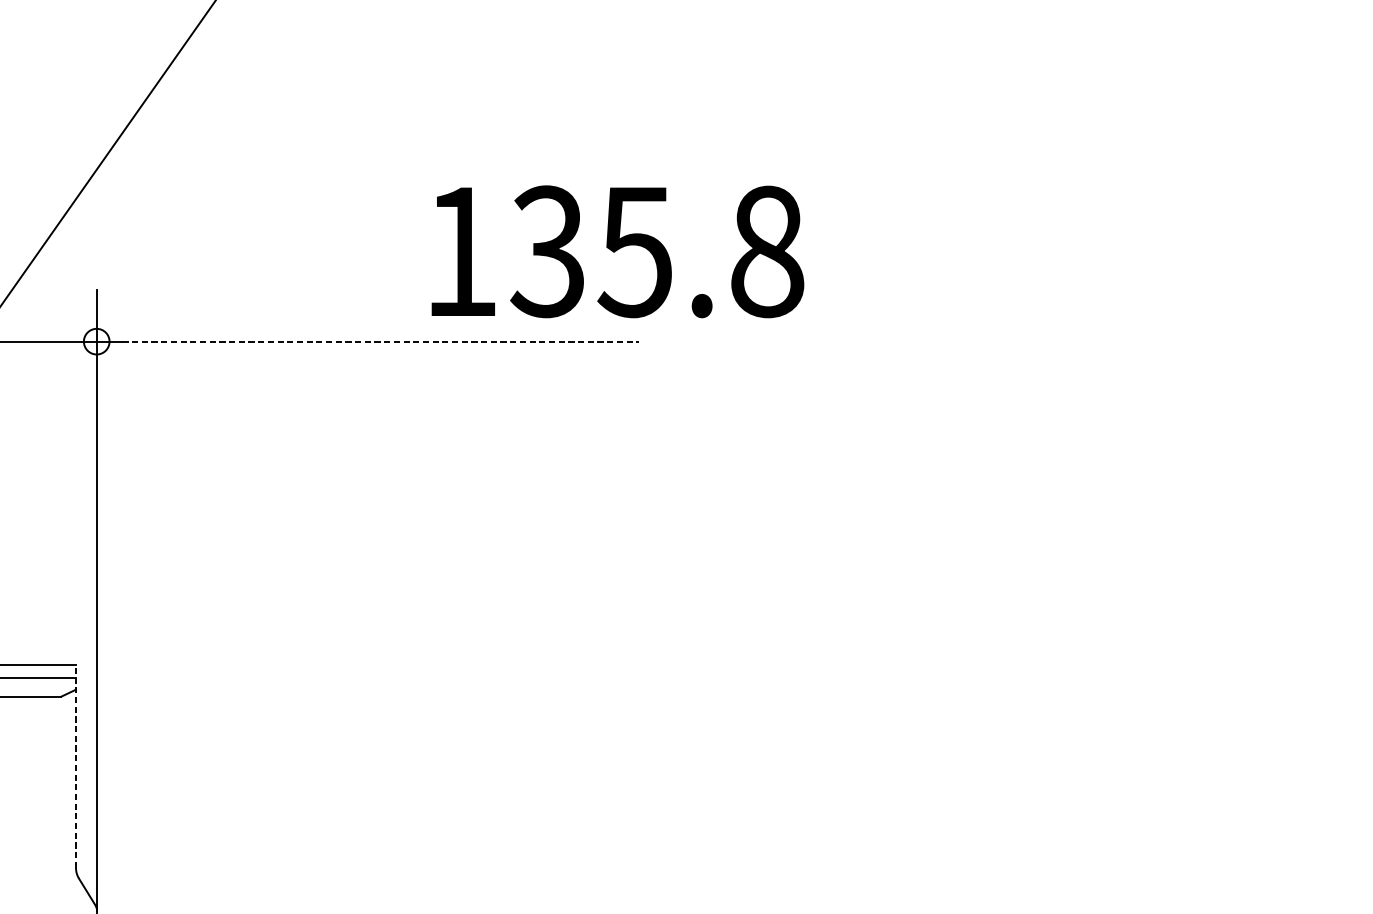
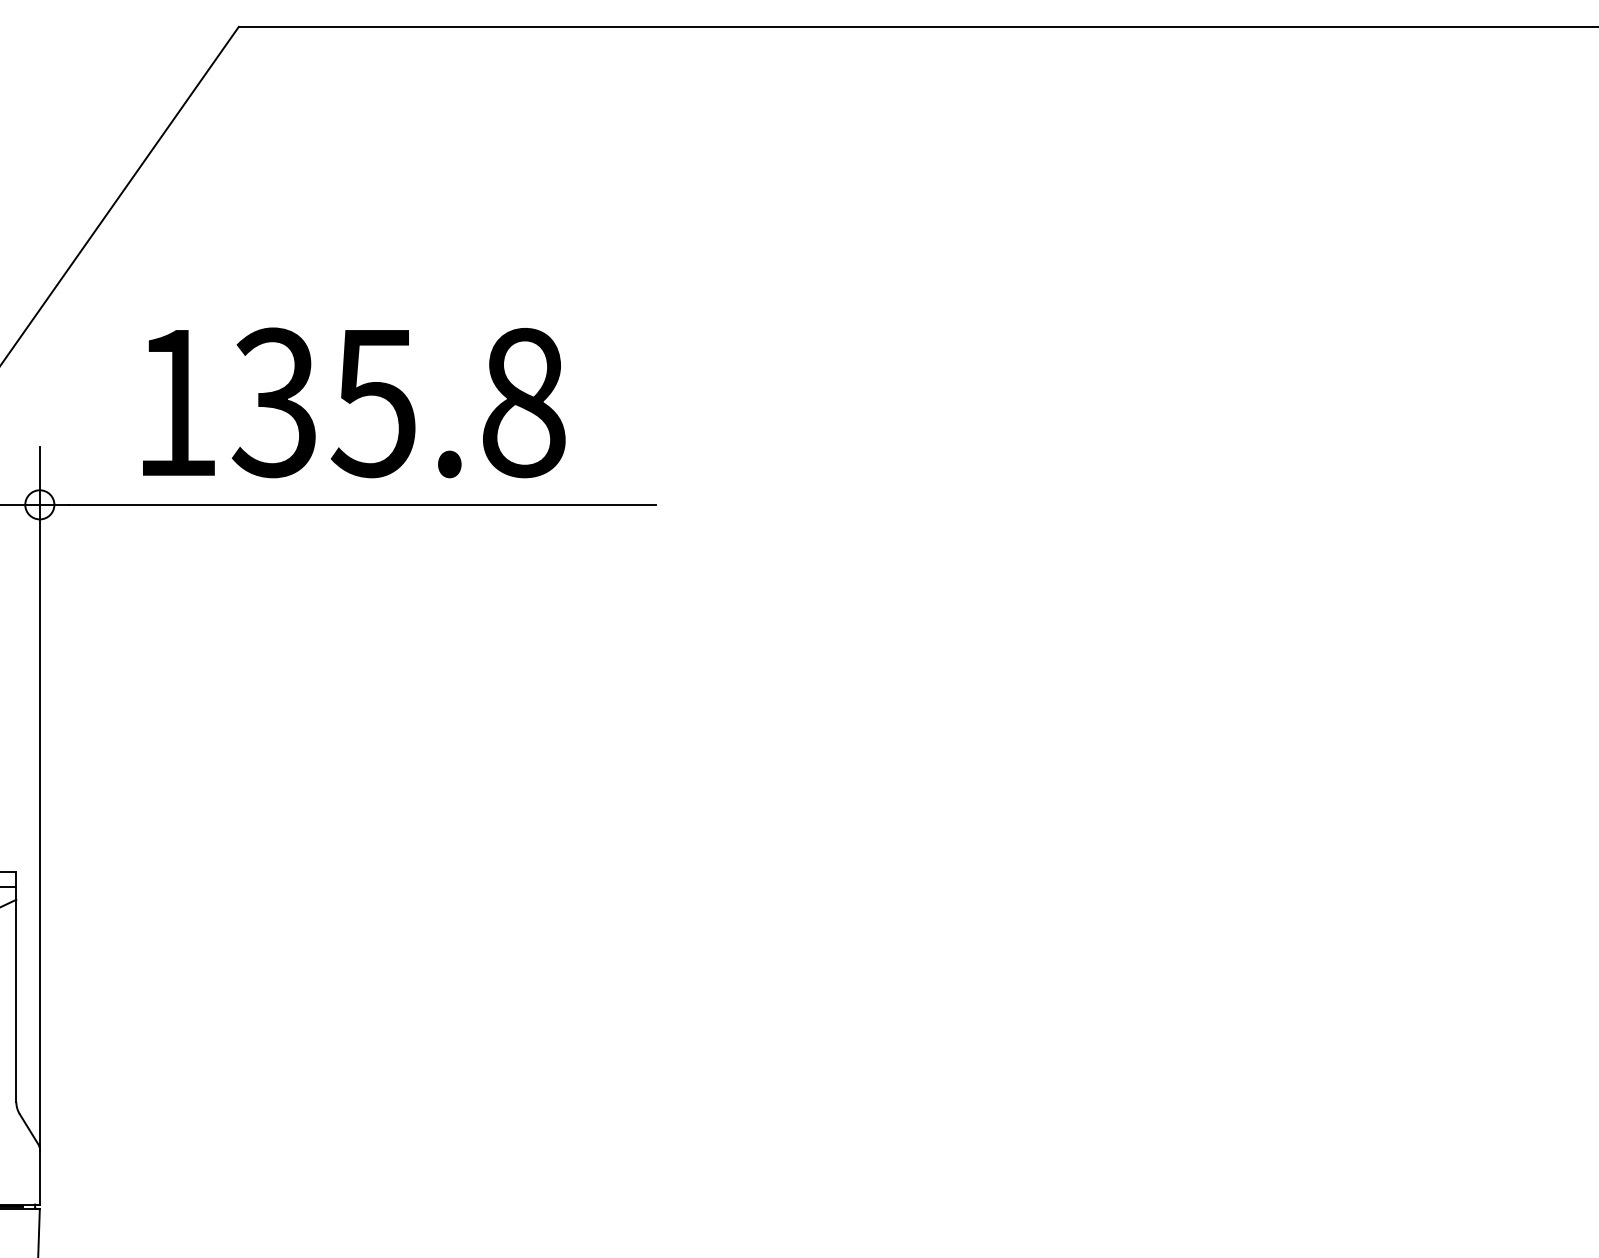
text: (618, 251) -> (354, 402), moved
line: (381, 341) -> (362, 504), dashed -> solid
line: (76, 767) -> (16, 987), dashed -> solid

